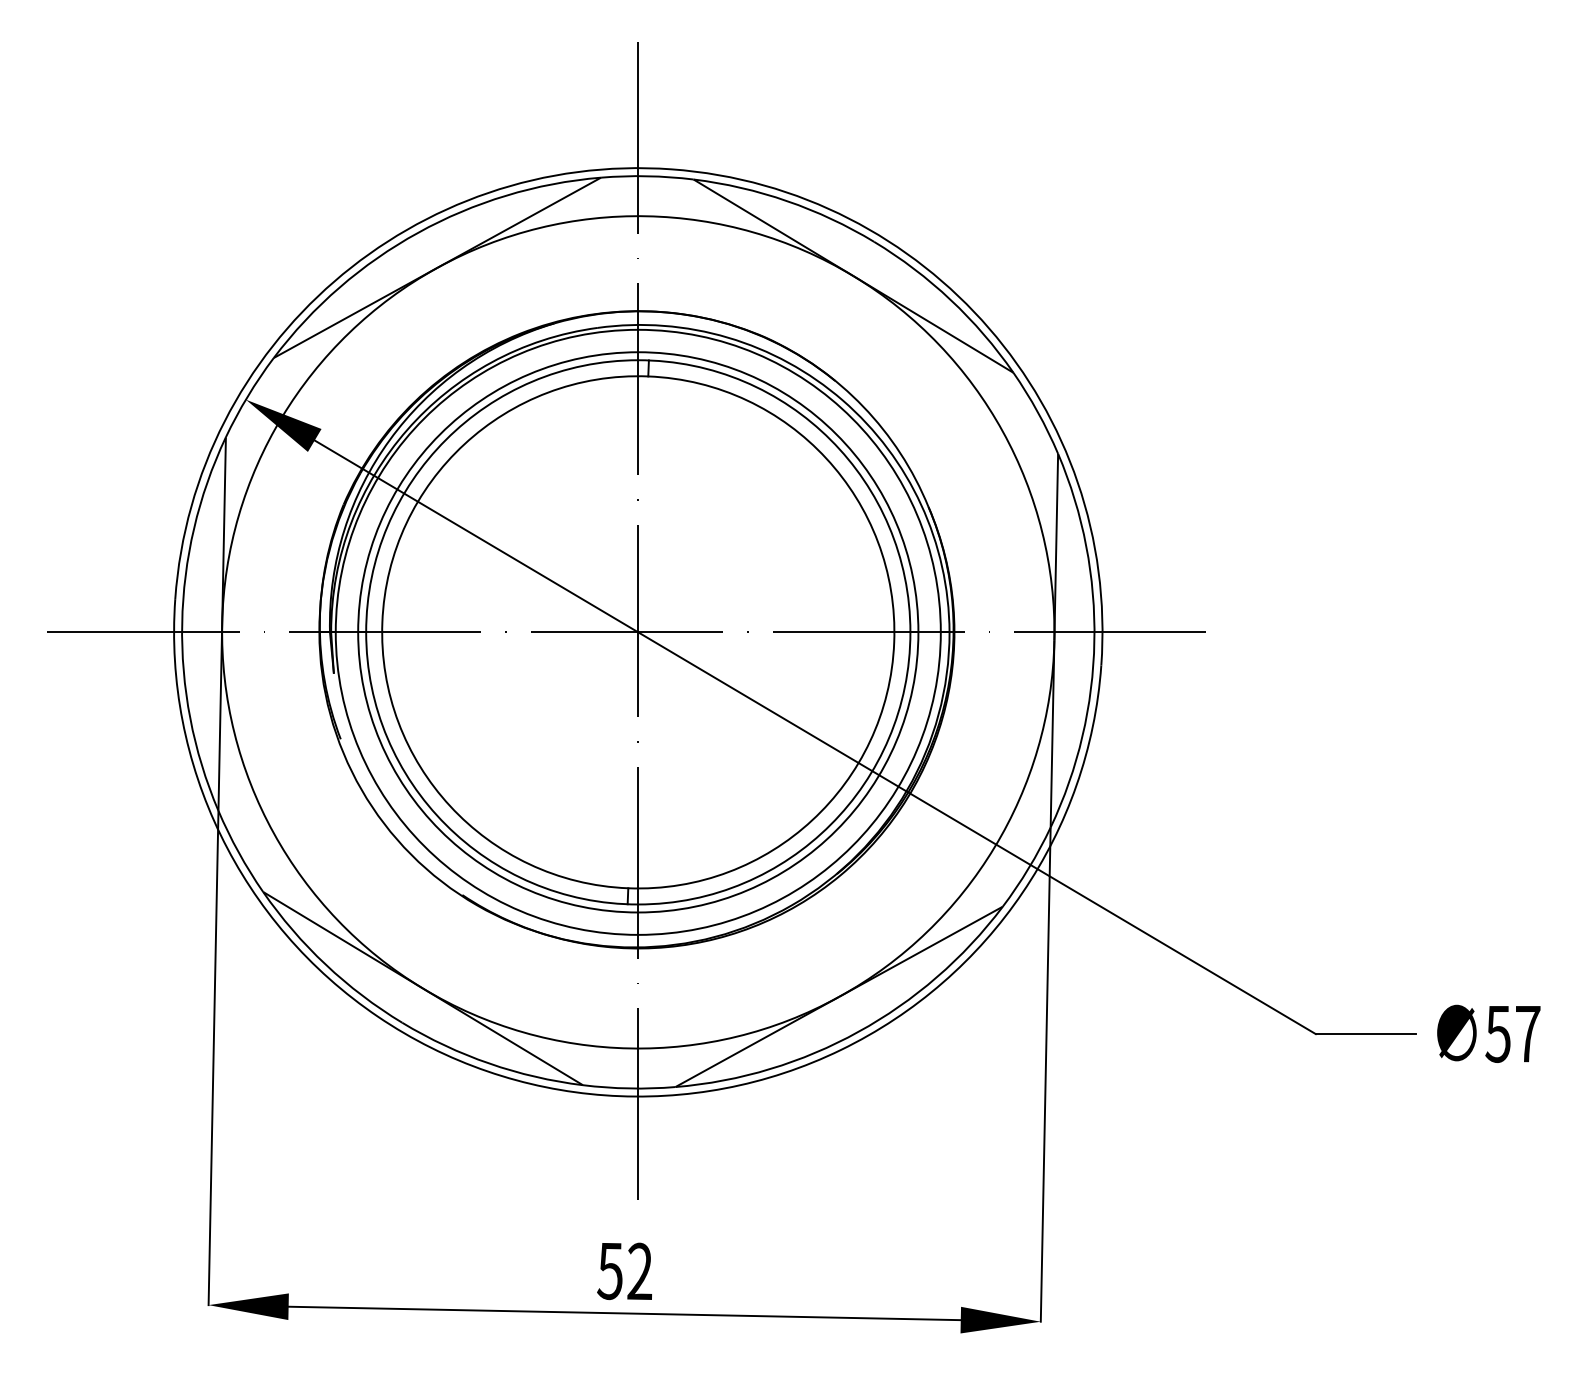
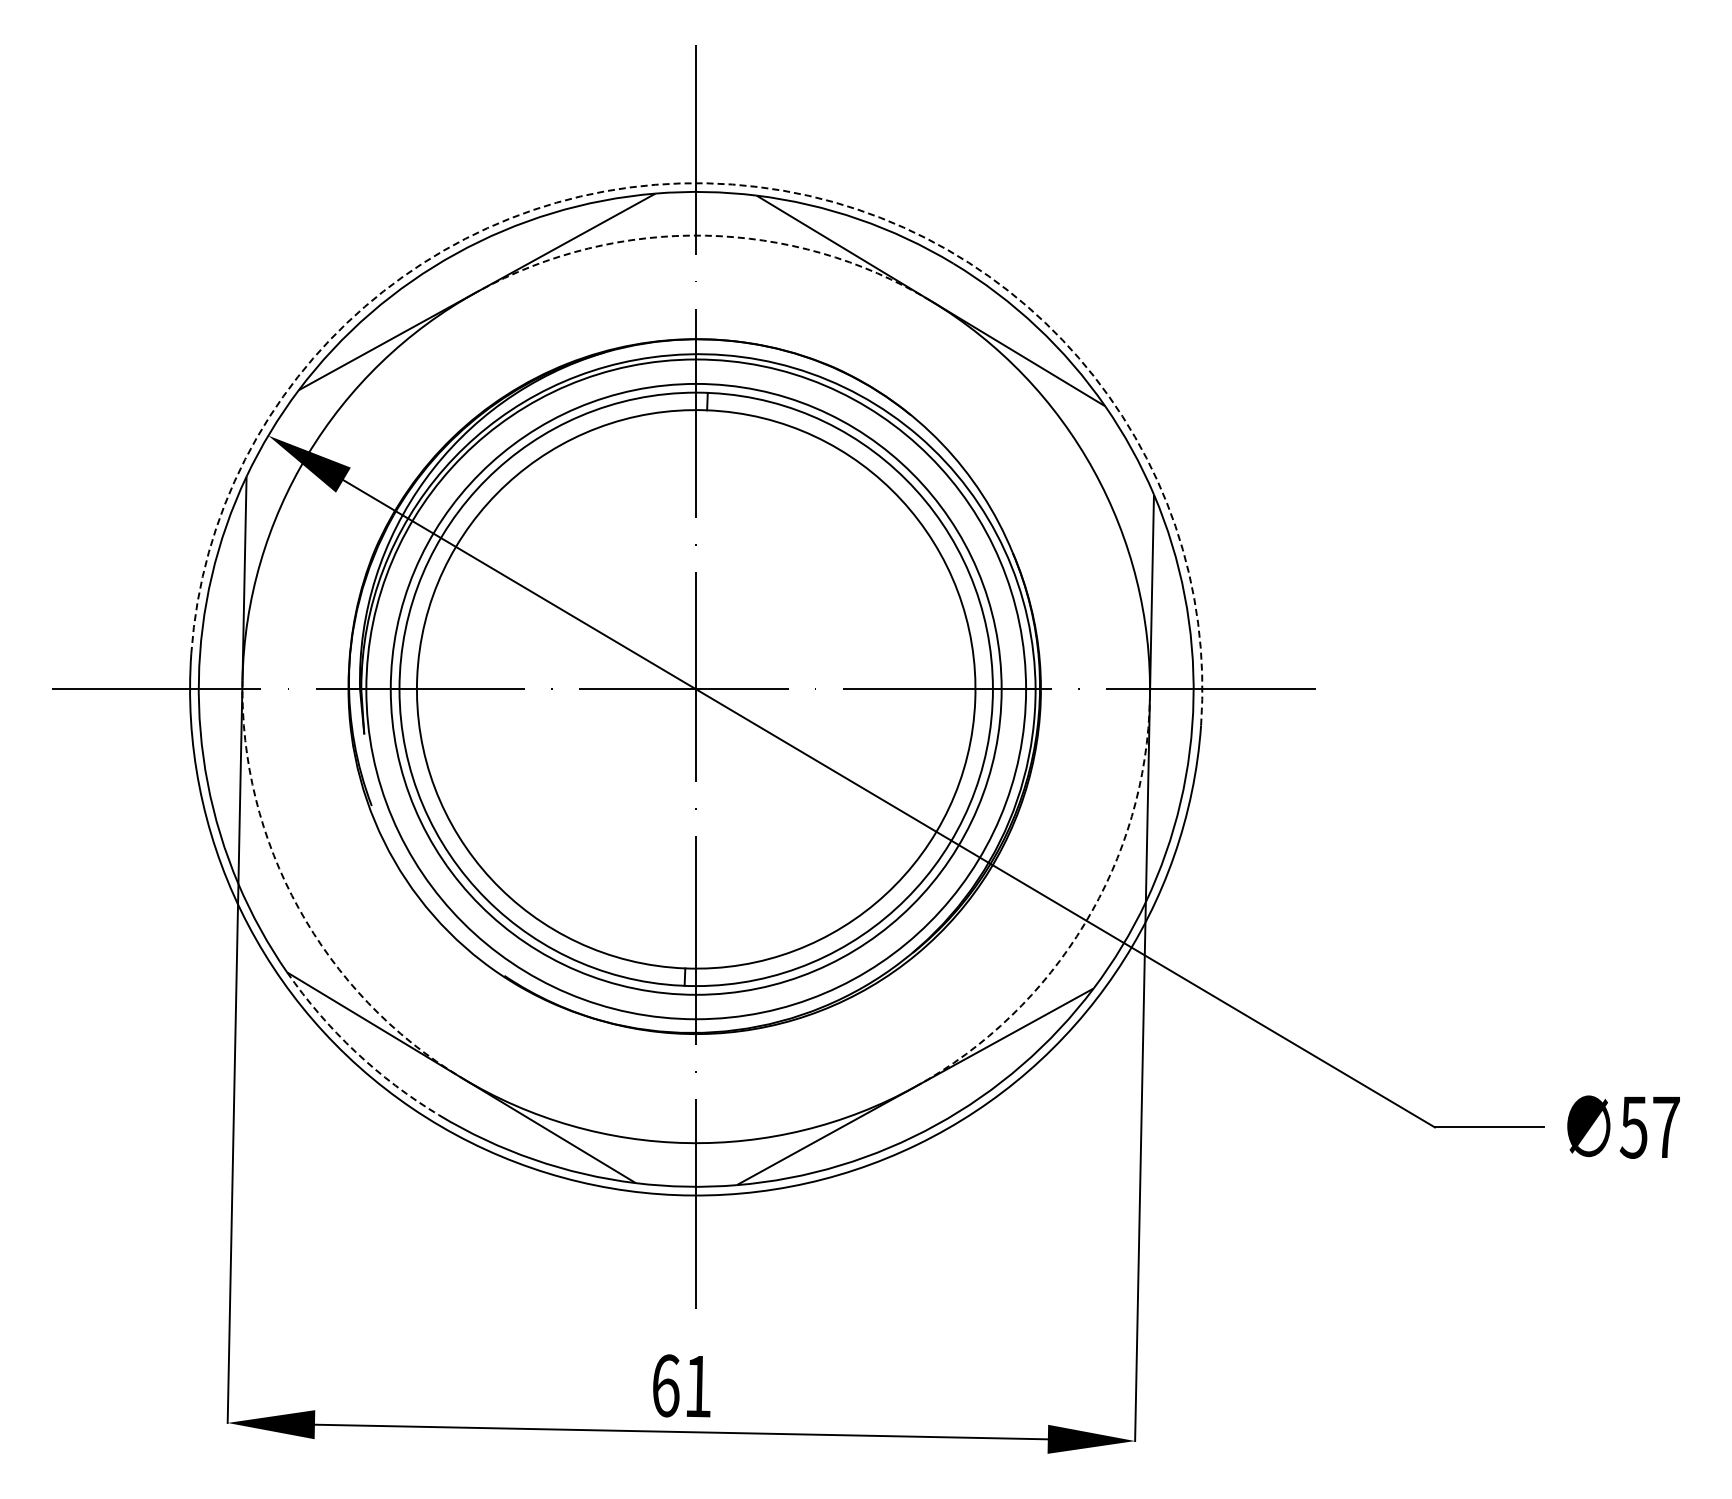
arc: (671, 169) -> (732, 184), solid -> dashed
arc: (646, 216) -> (705, 235), solid -> dashed
arc: (273, 833) -> (298, 908), solid -> dashed
arc: (994, 847) -> (1084, 924), solid -> dashed
arc: (325, 964) -> (355, 1051), solid -> dashed
text: (624, 1270) -> (681, 1385), 52 -> 61

